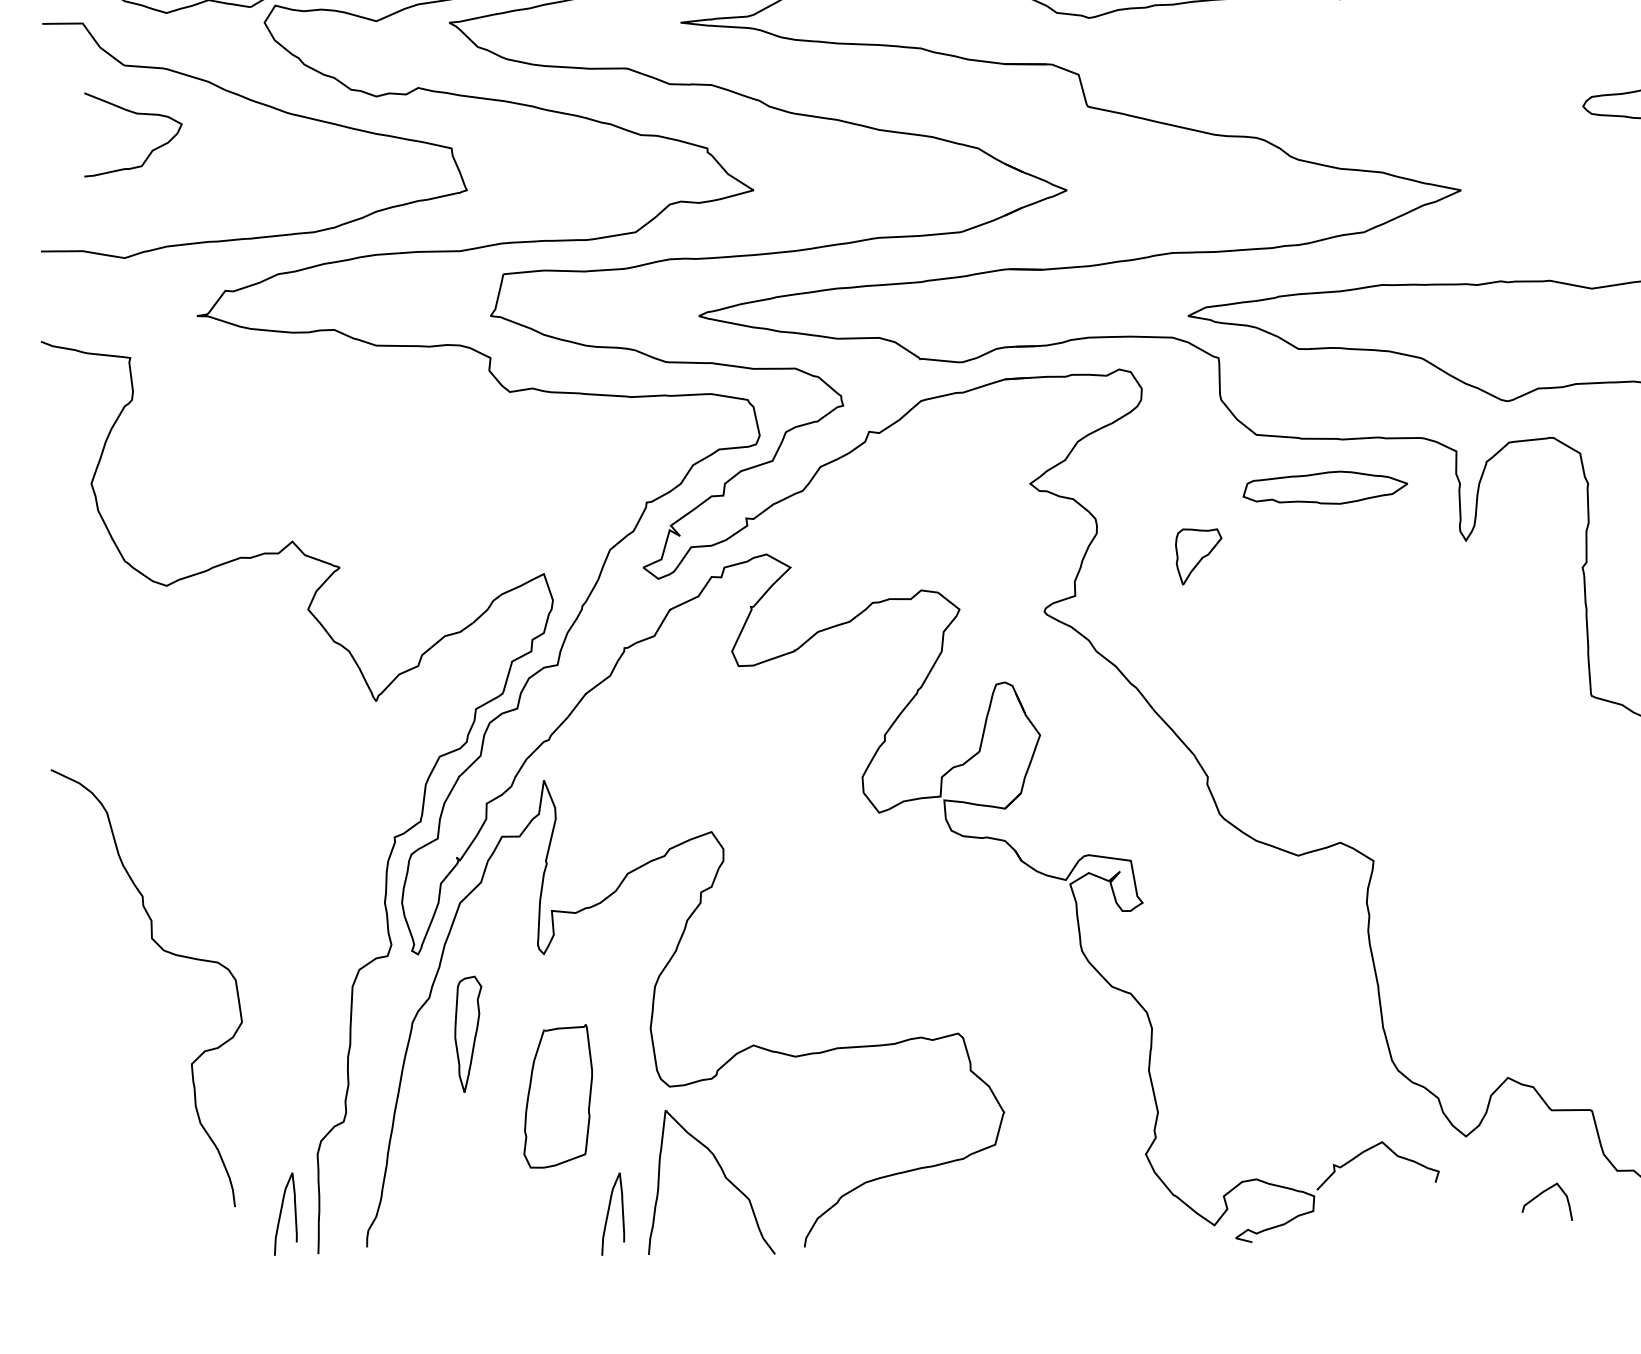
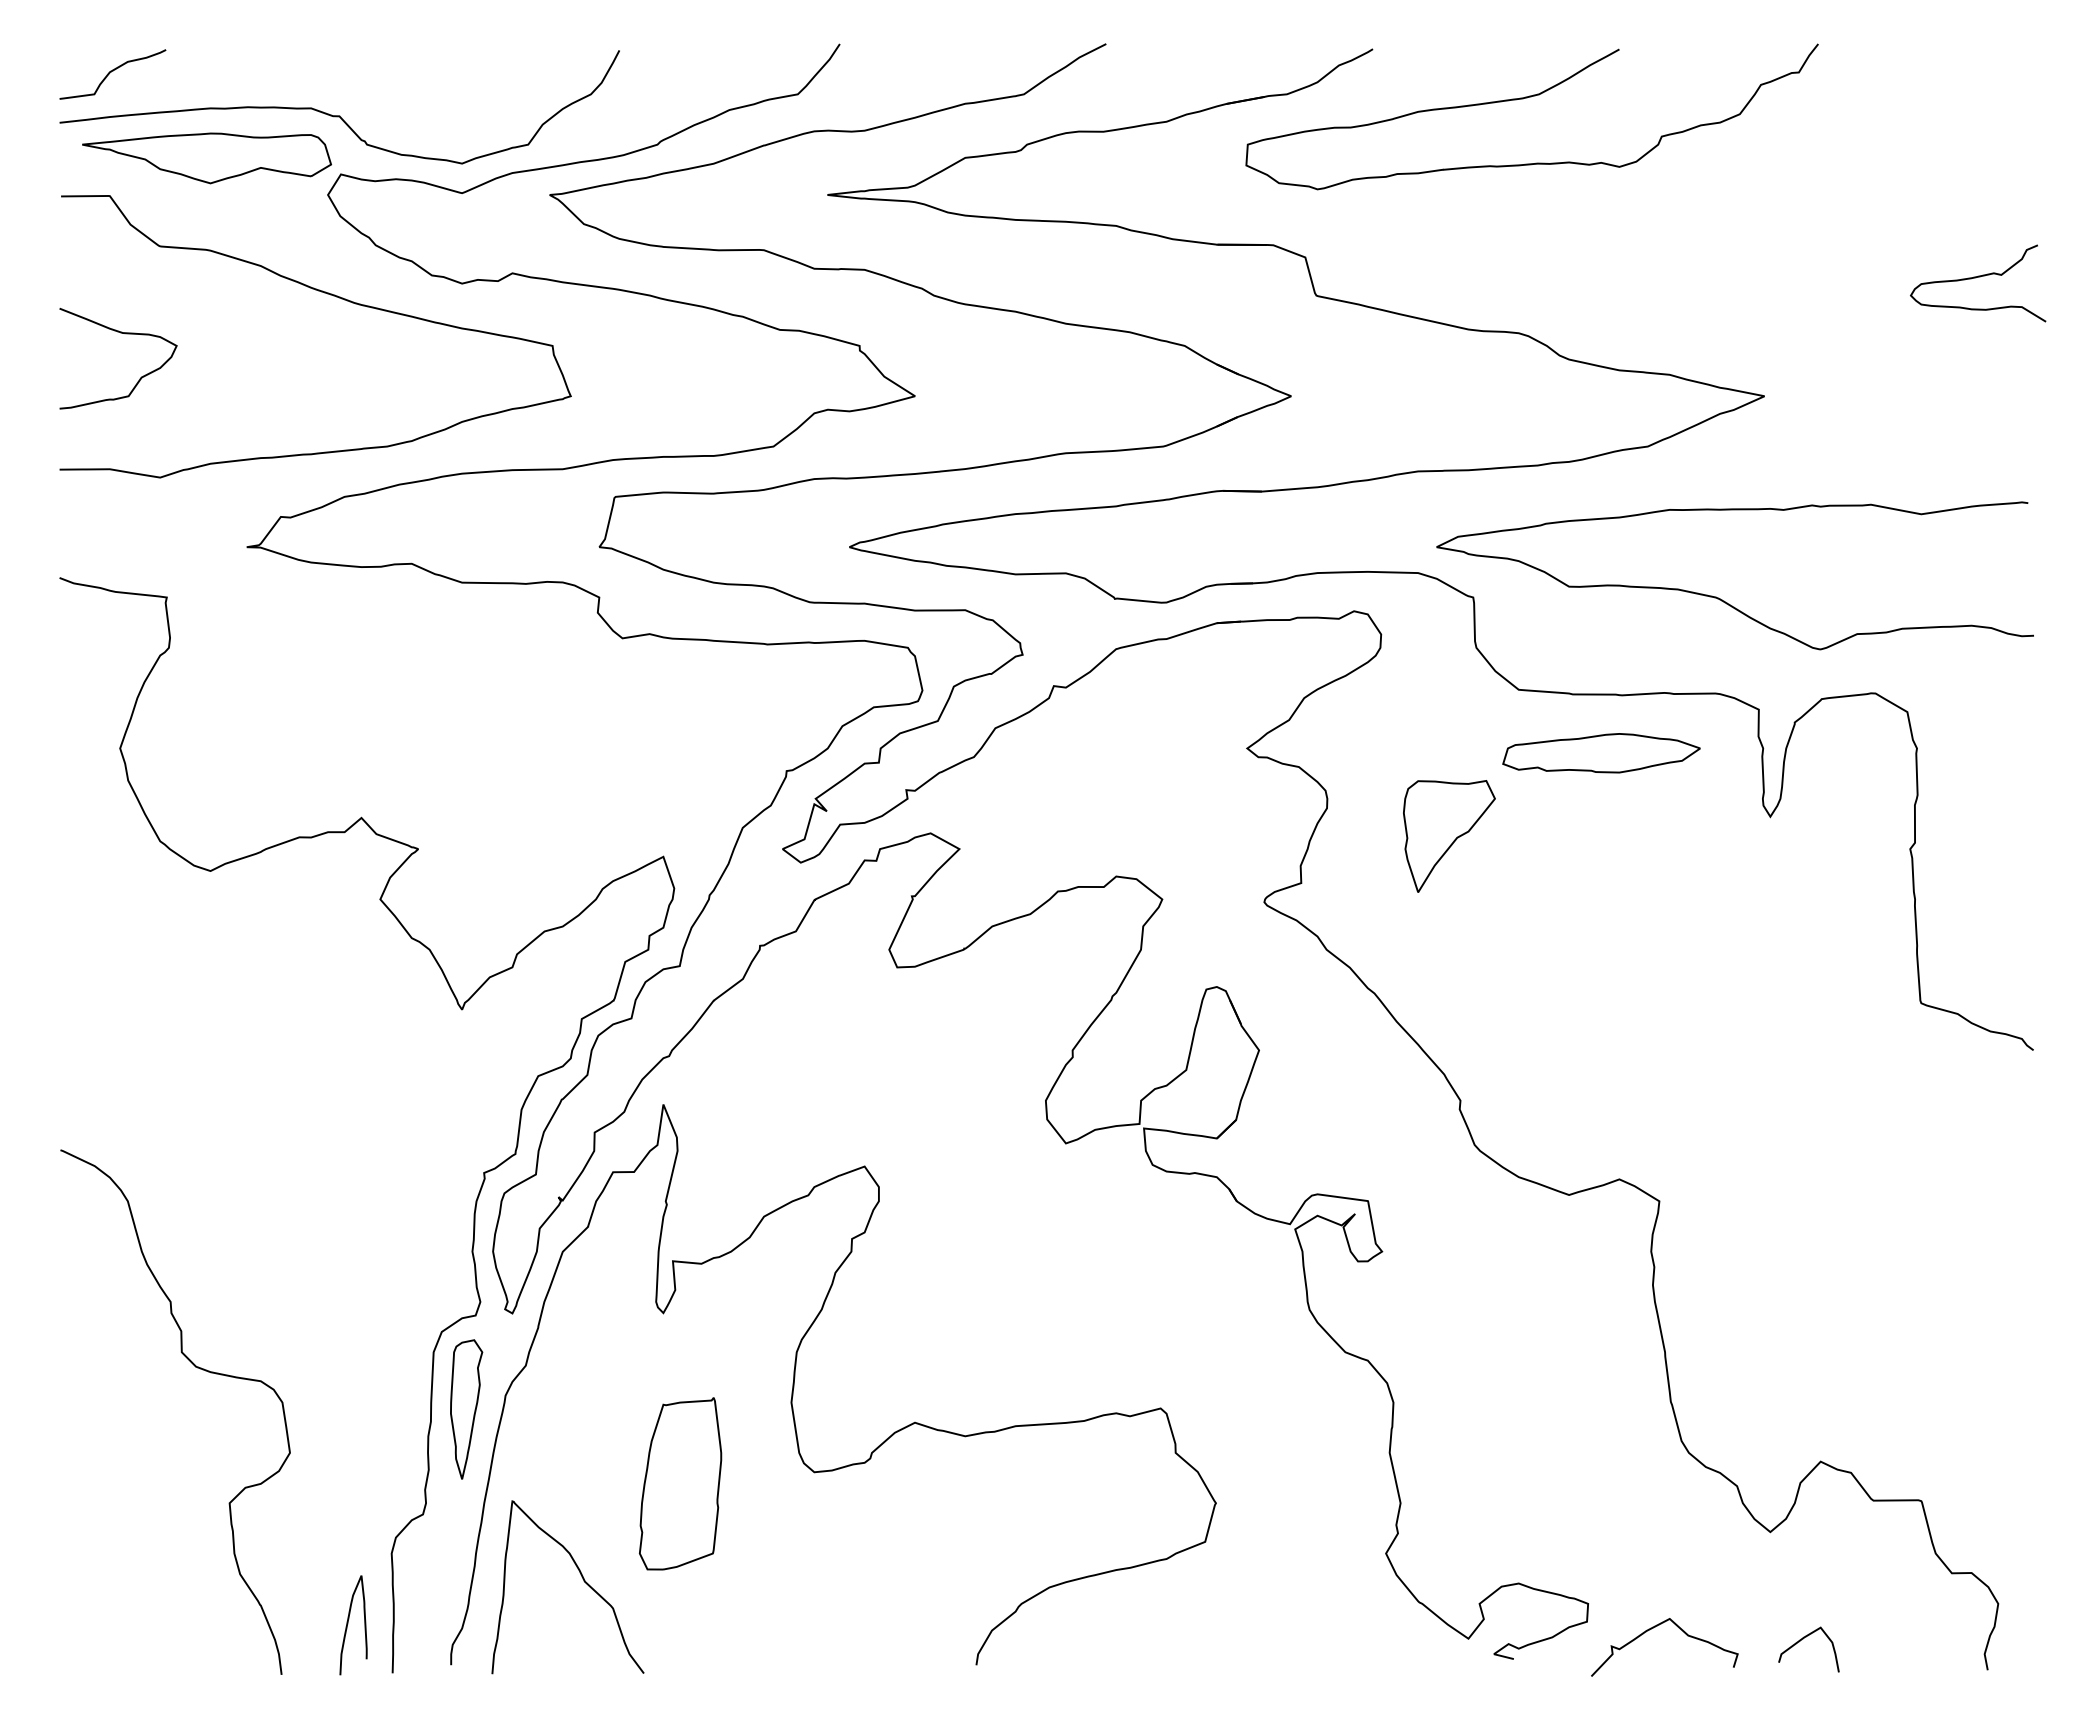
curve: (139, 114) -> (125, 334), moved
part: (1198, 557) -> (1449, 836), size x1.67
curve: (165, 951) -> (197, 1368), moved
part: (468, 1034) -> (466, 1409), moved
curve: (1370, 1149) -> (1655, 1627), moved
curve: (723, 1176) -> (582, 1579), moved
curve: (1542, 1193) -> (1803, 1639), moved
curve: (609, 1213) -> (741, 1624), removed

